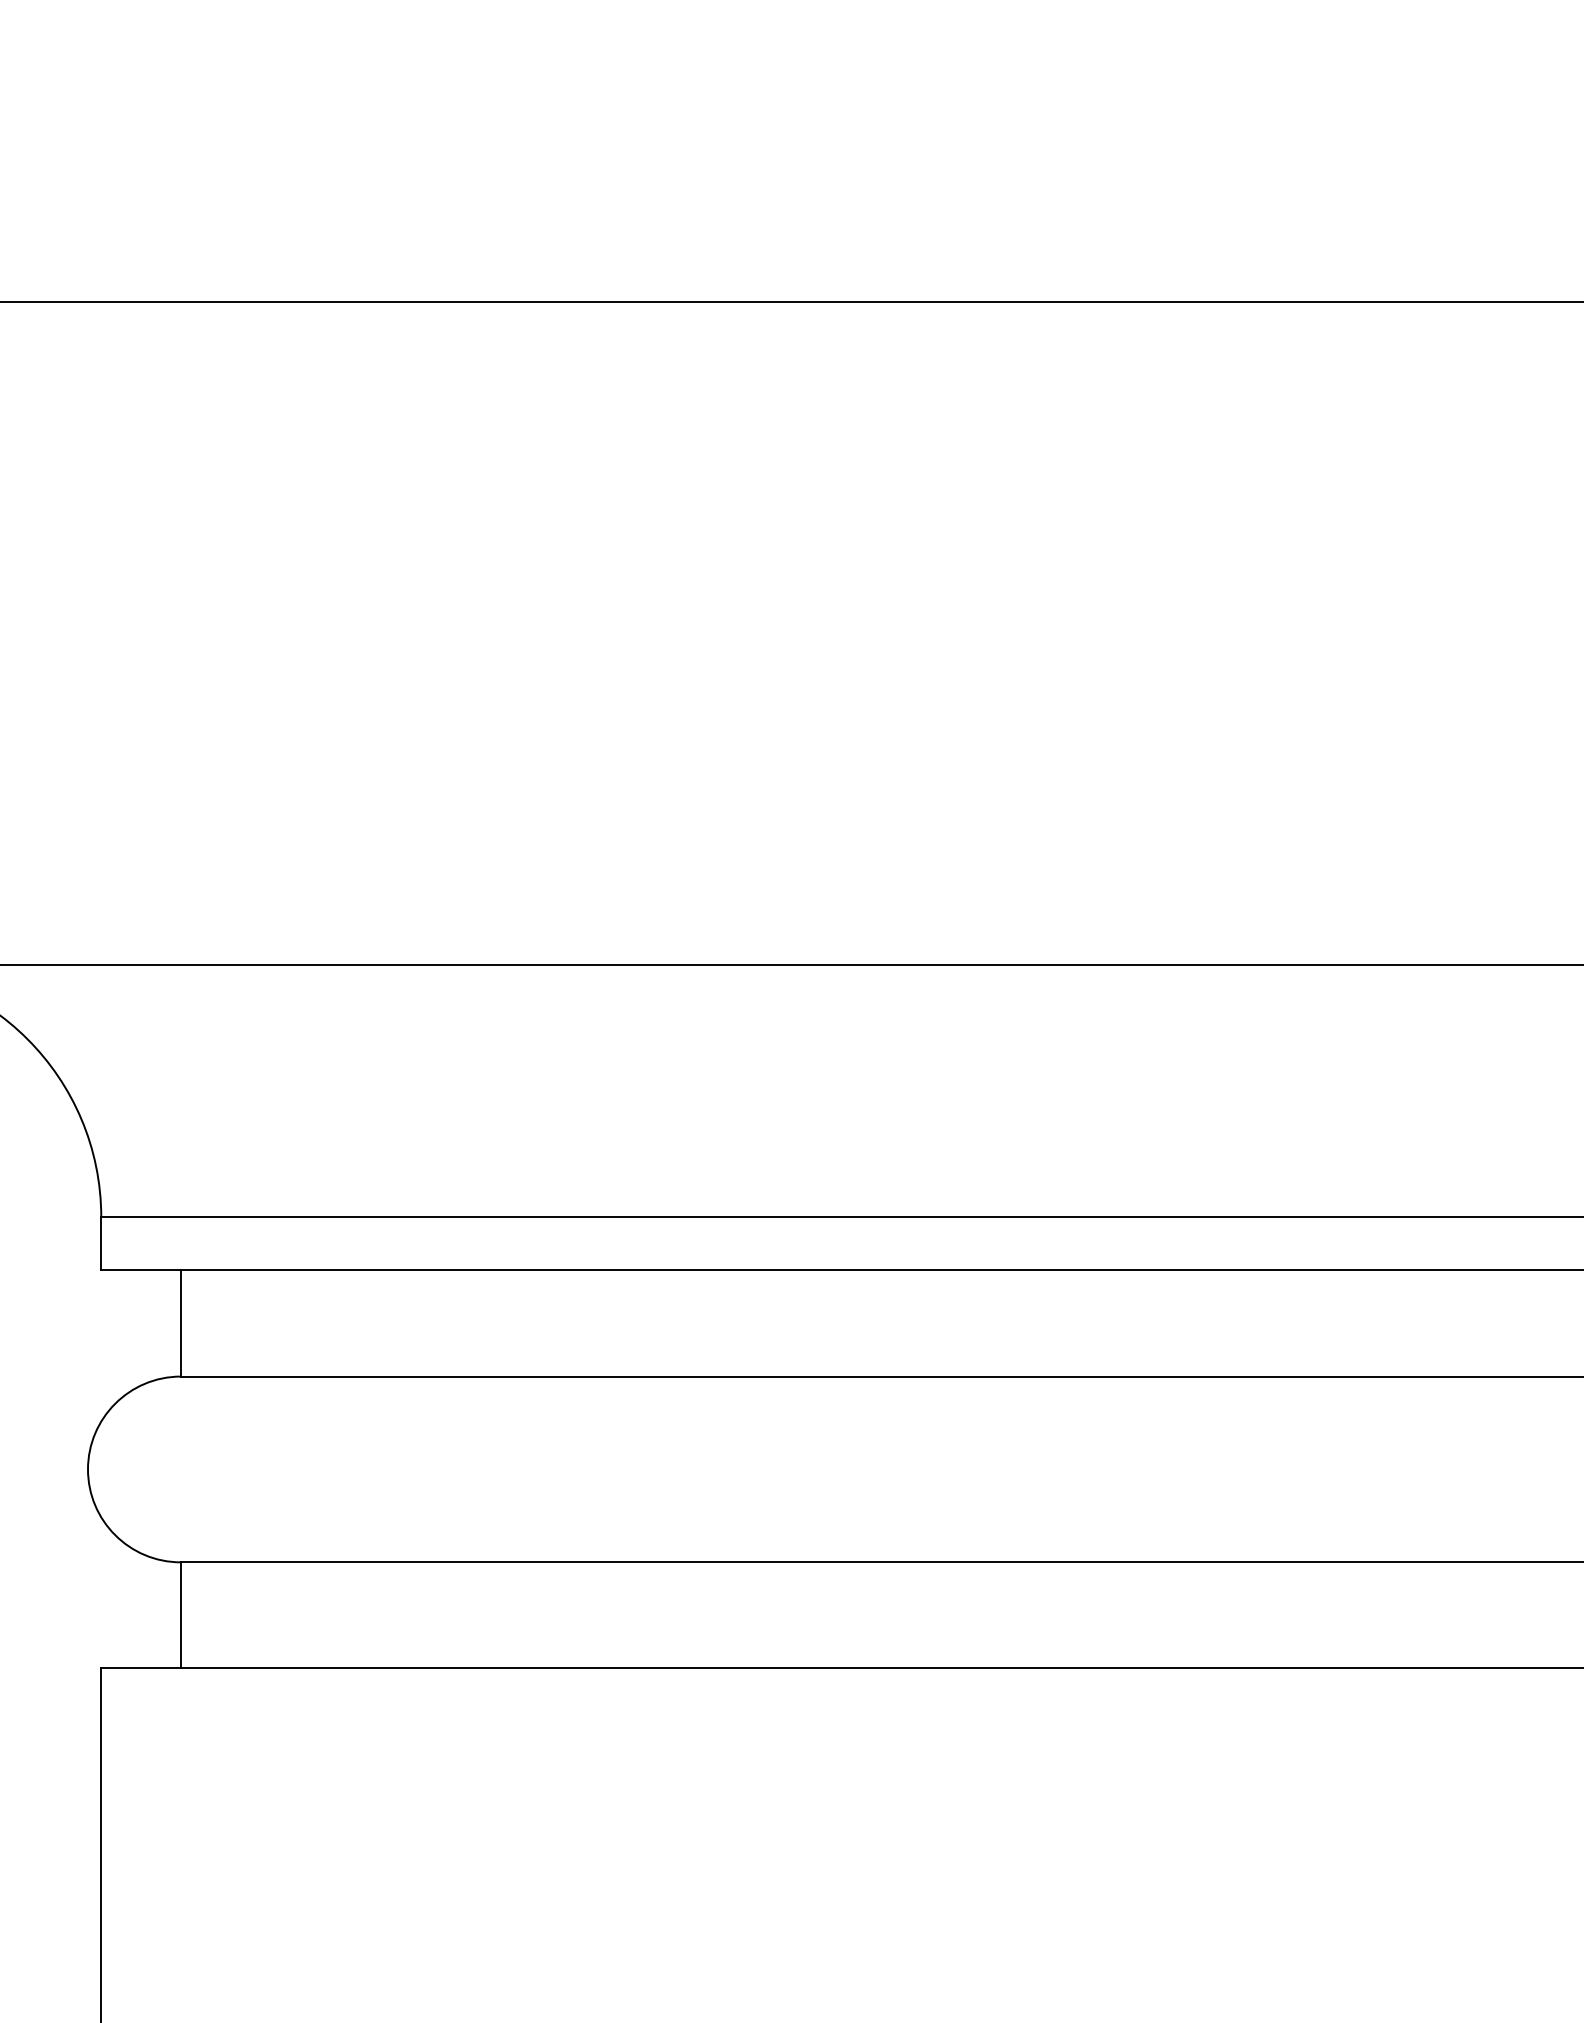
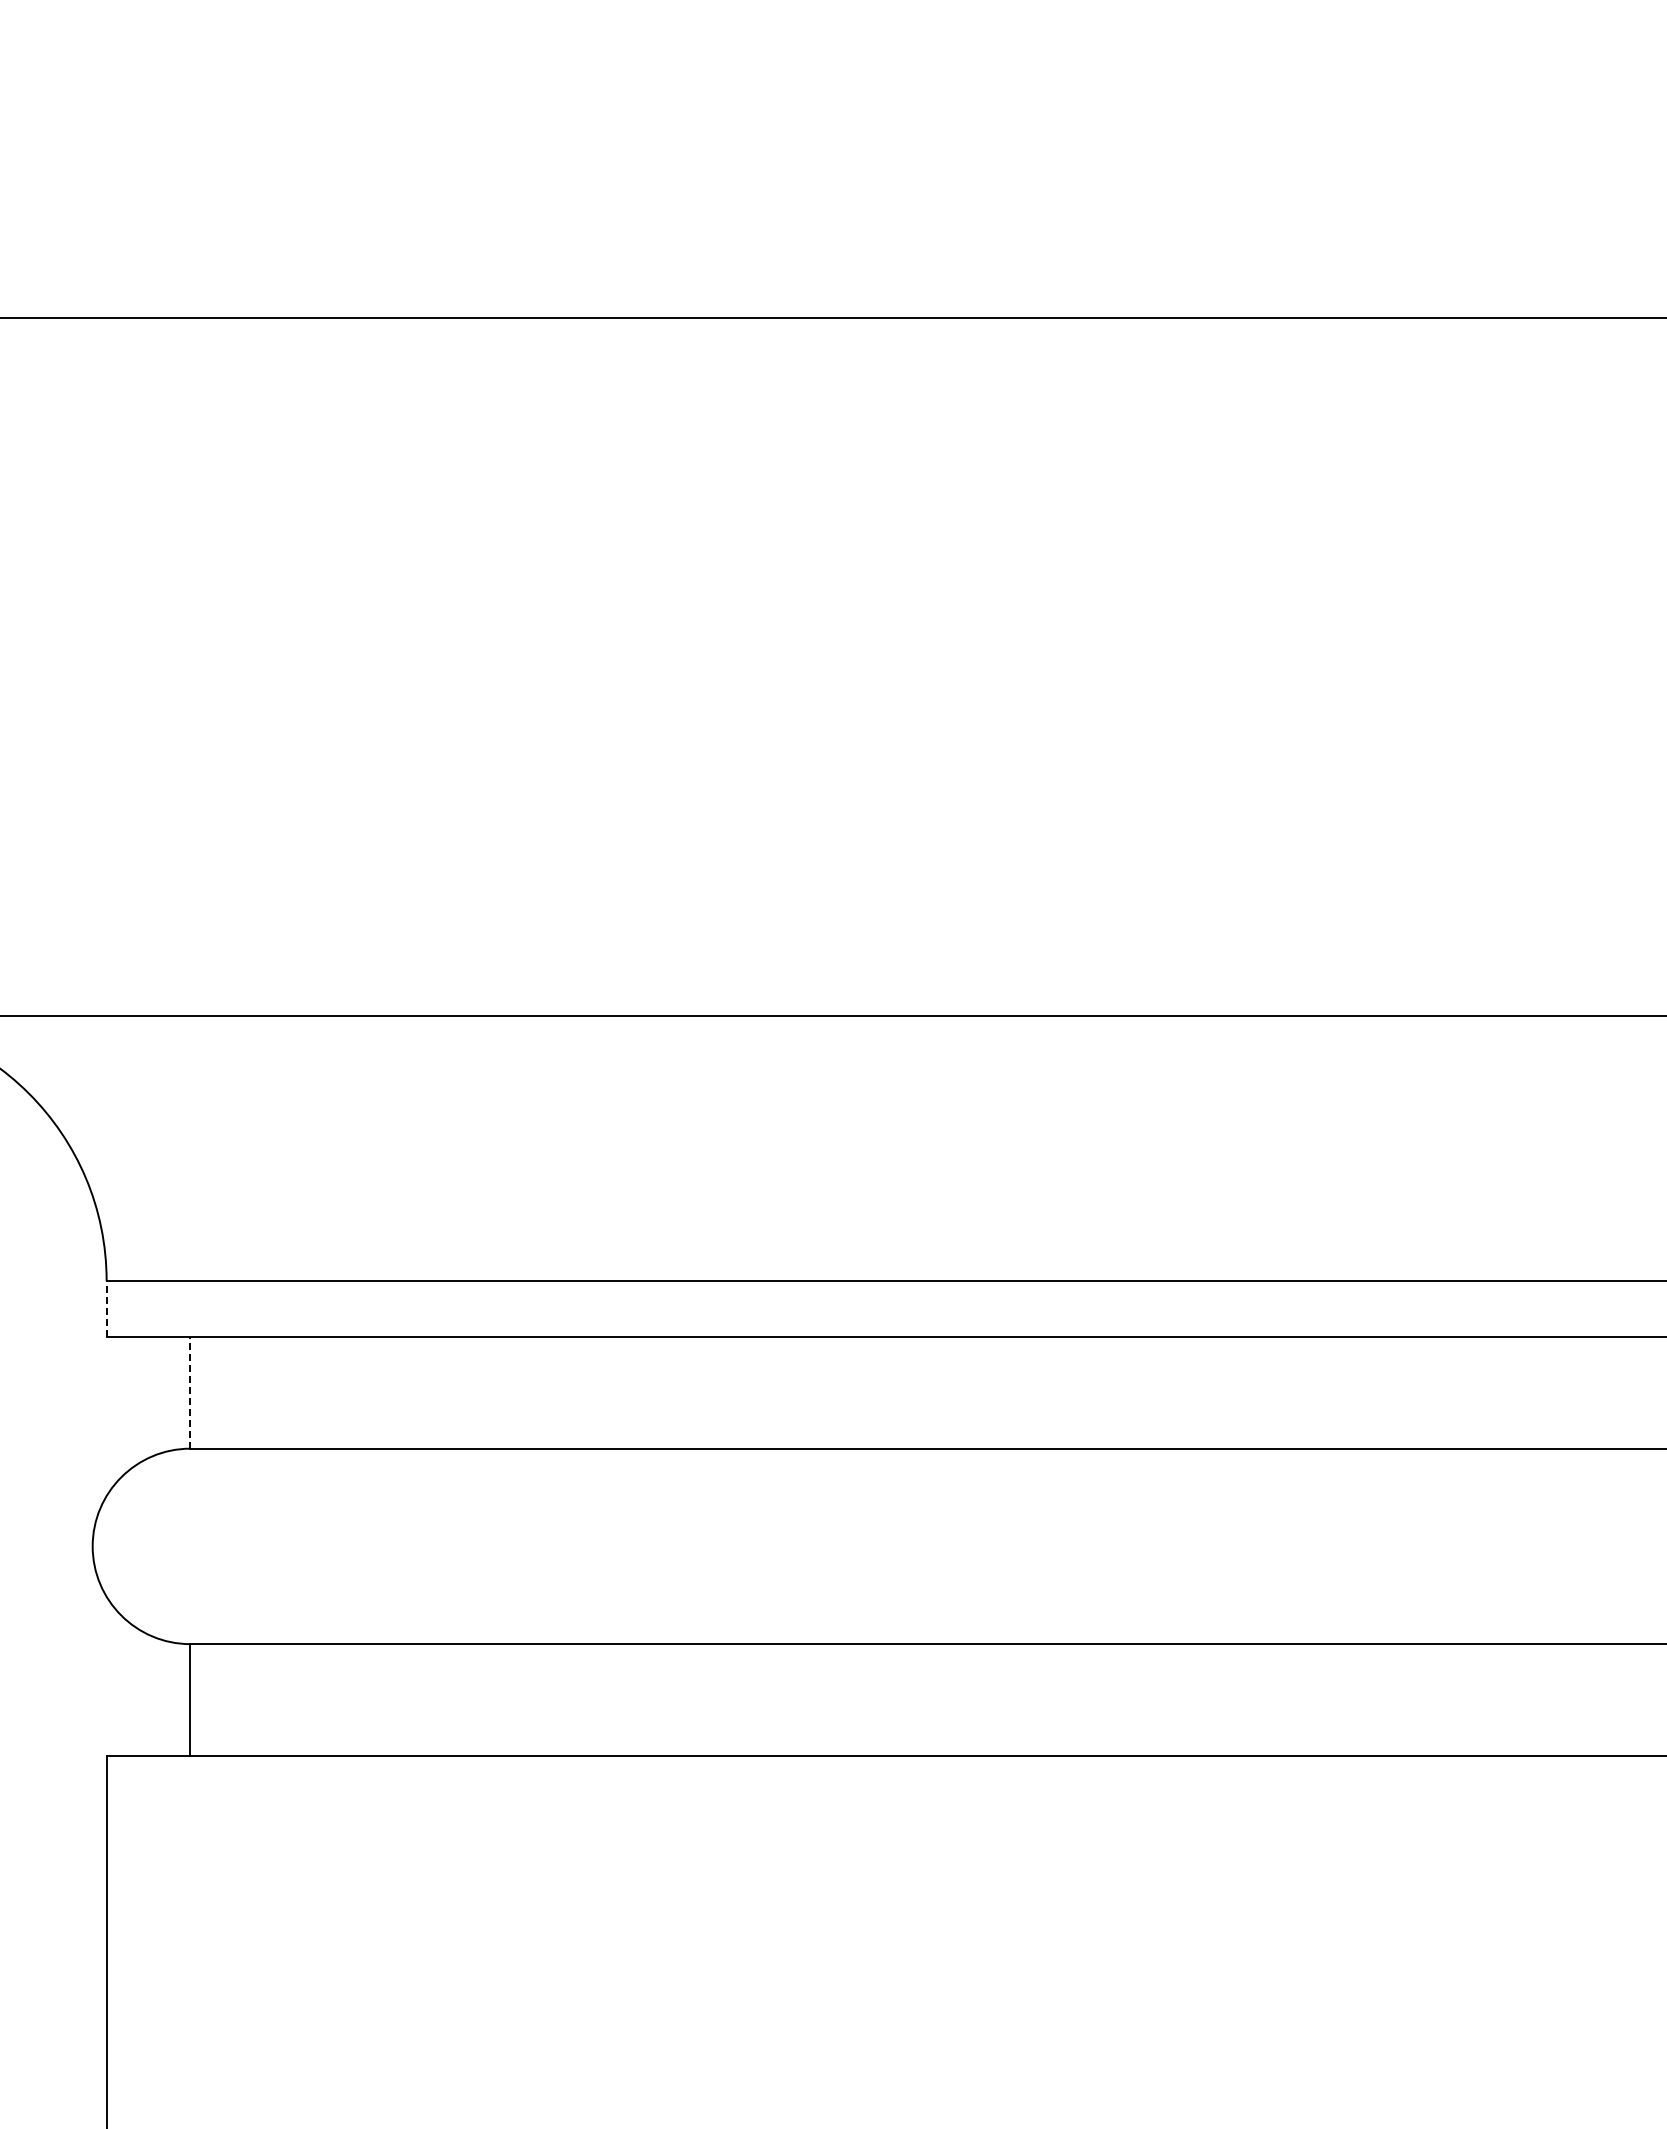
line: (101, 1244) -> (106, 1309), solid -> dashed
line: (180, 1323) -> (190, 1392), solid -> dashed

